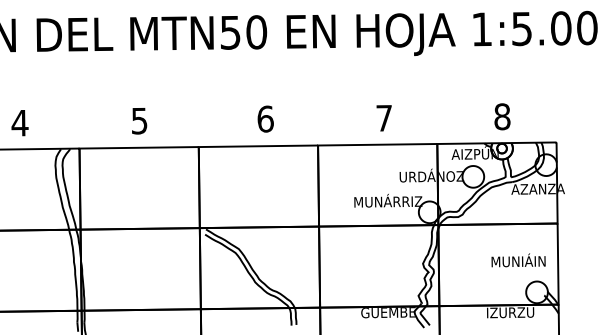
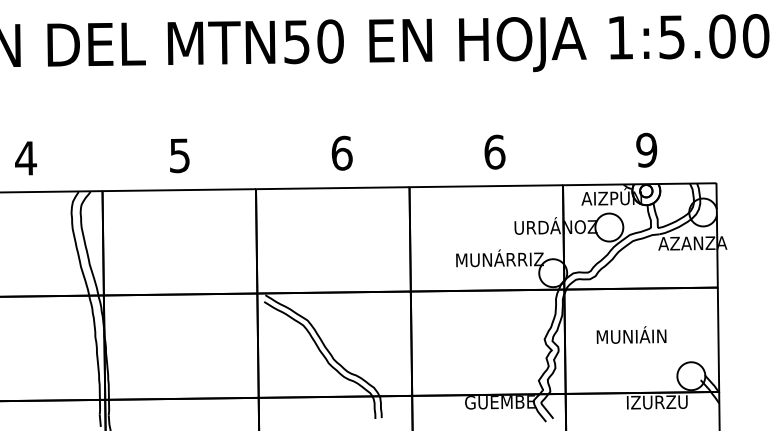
text: (502, 116) -> (646, 149), 8 -> 9
text: (384, 117) -> (495, 151), 7 -> 6
text: (518, 260) -> (631, 335), moved

